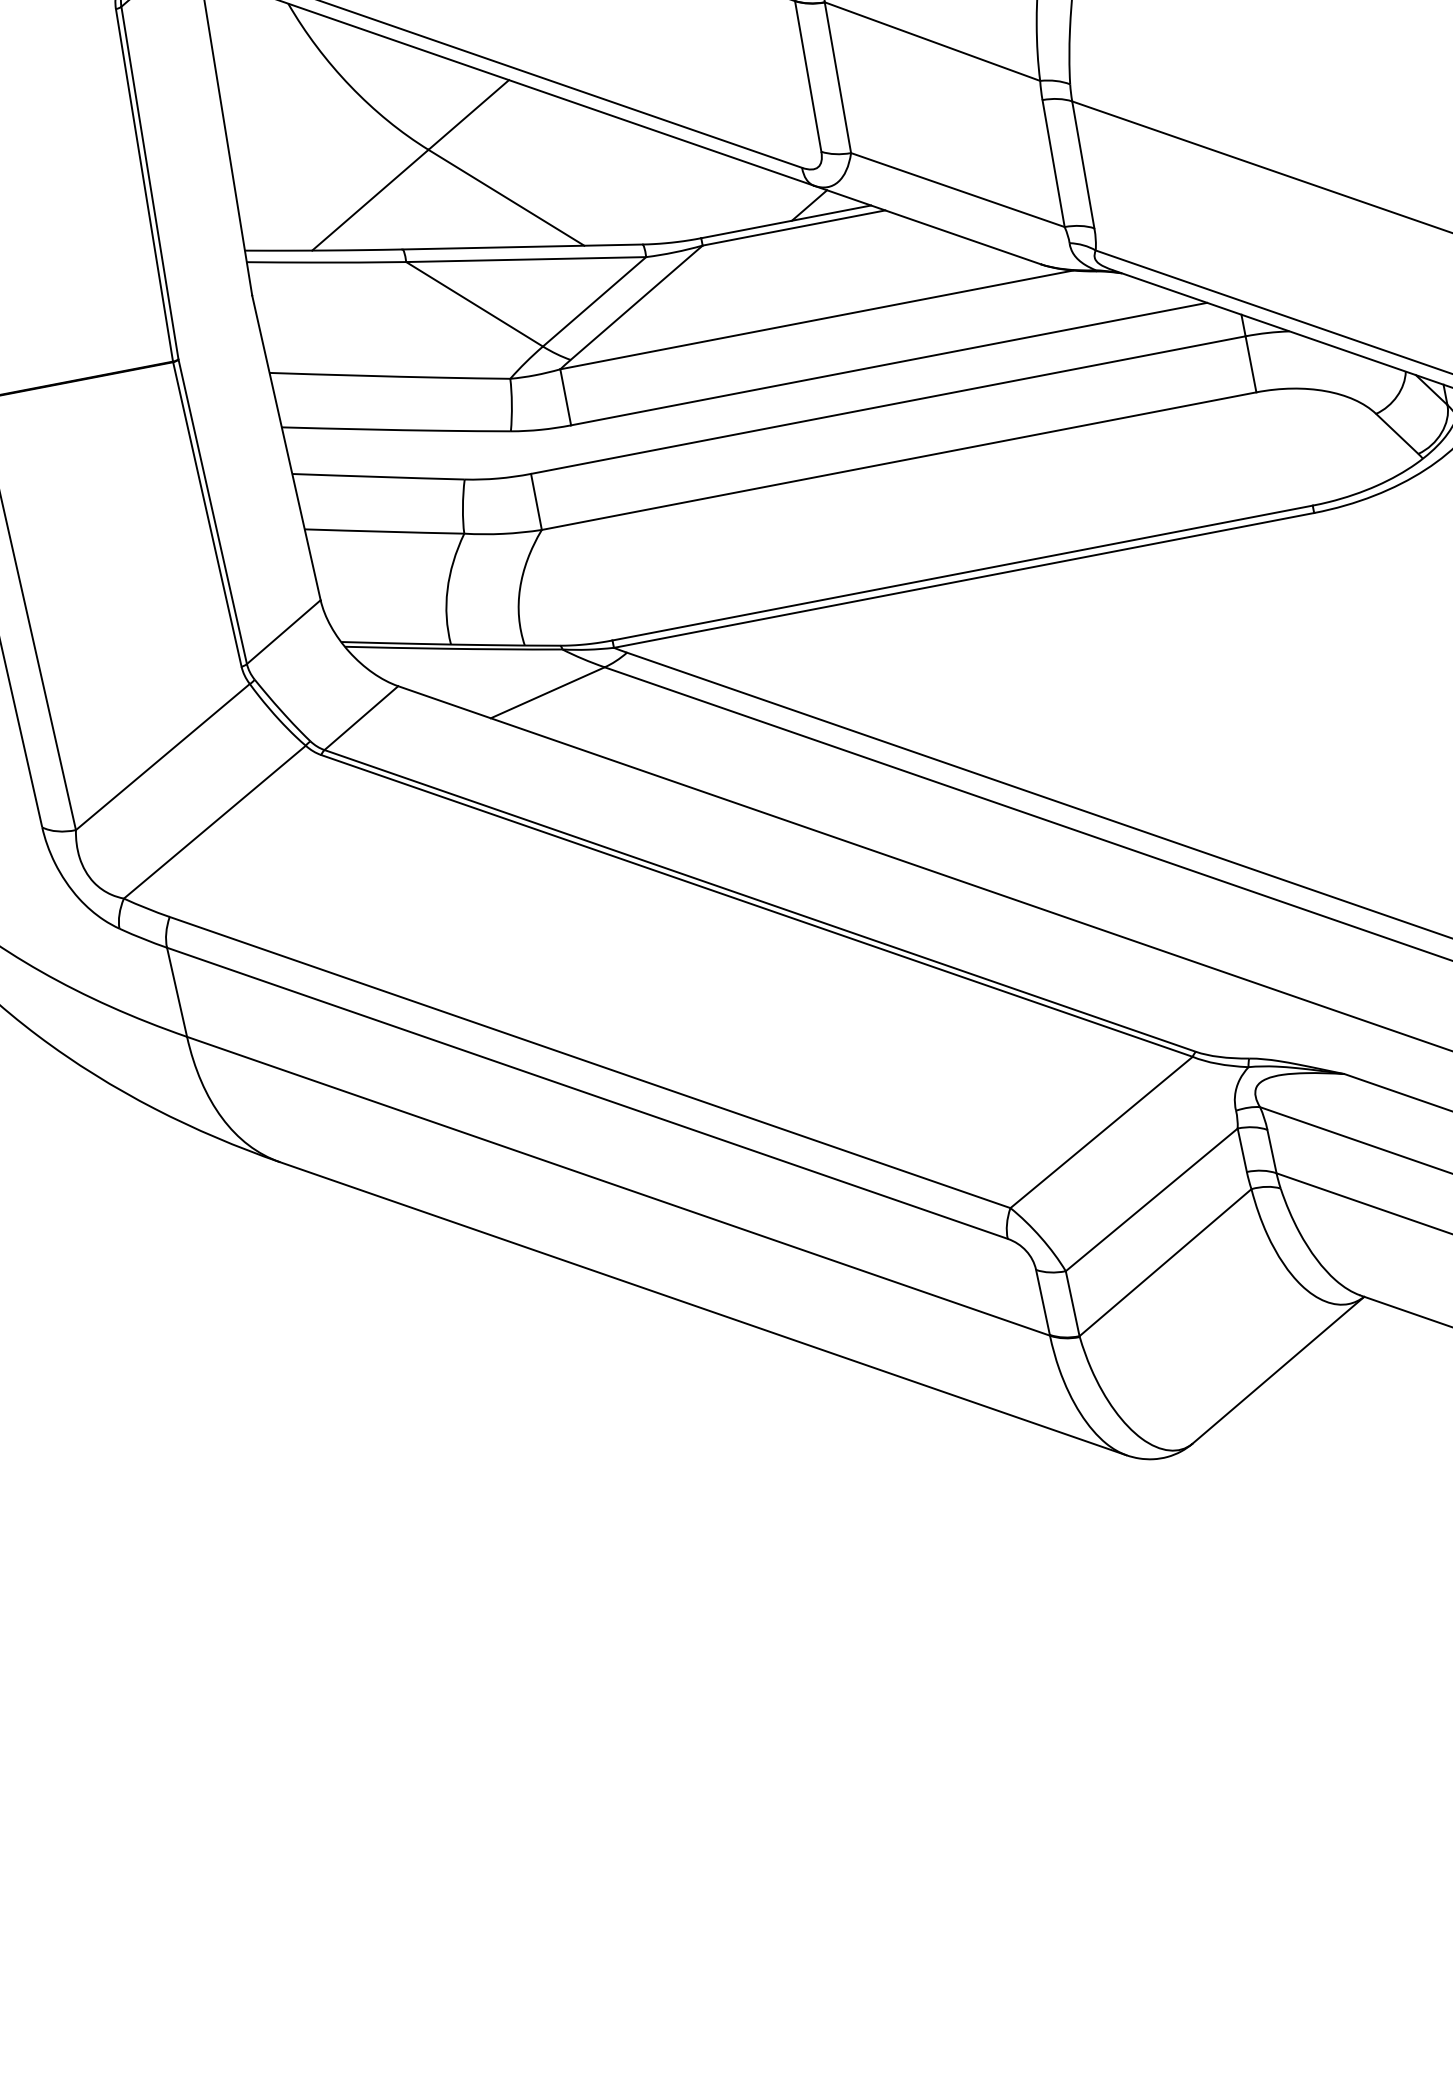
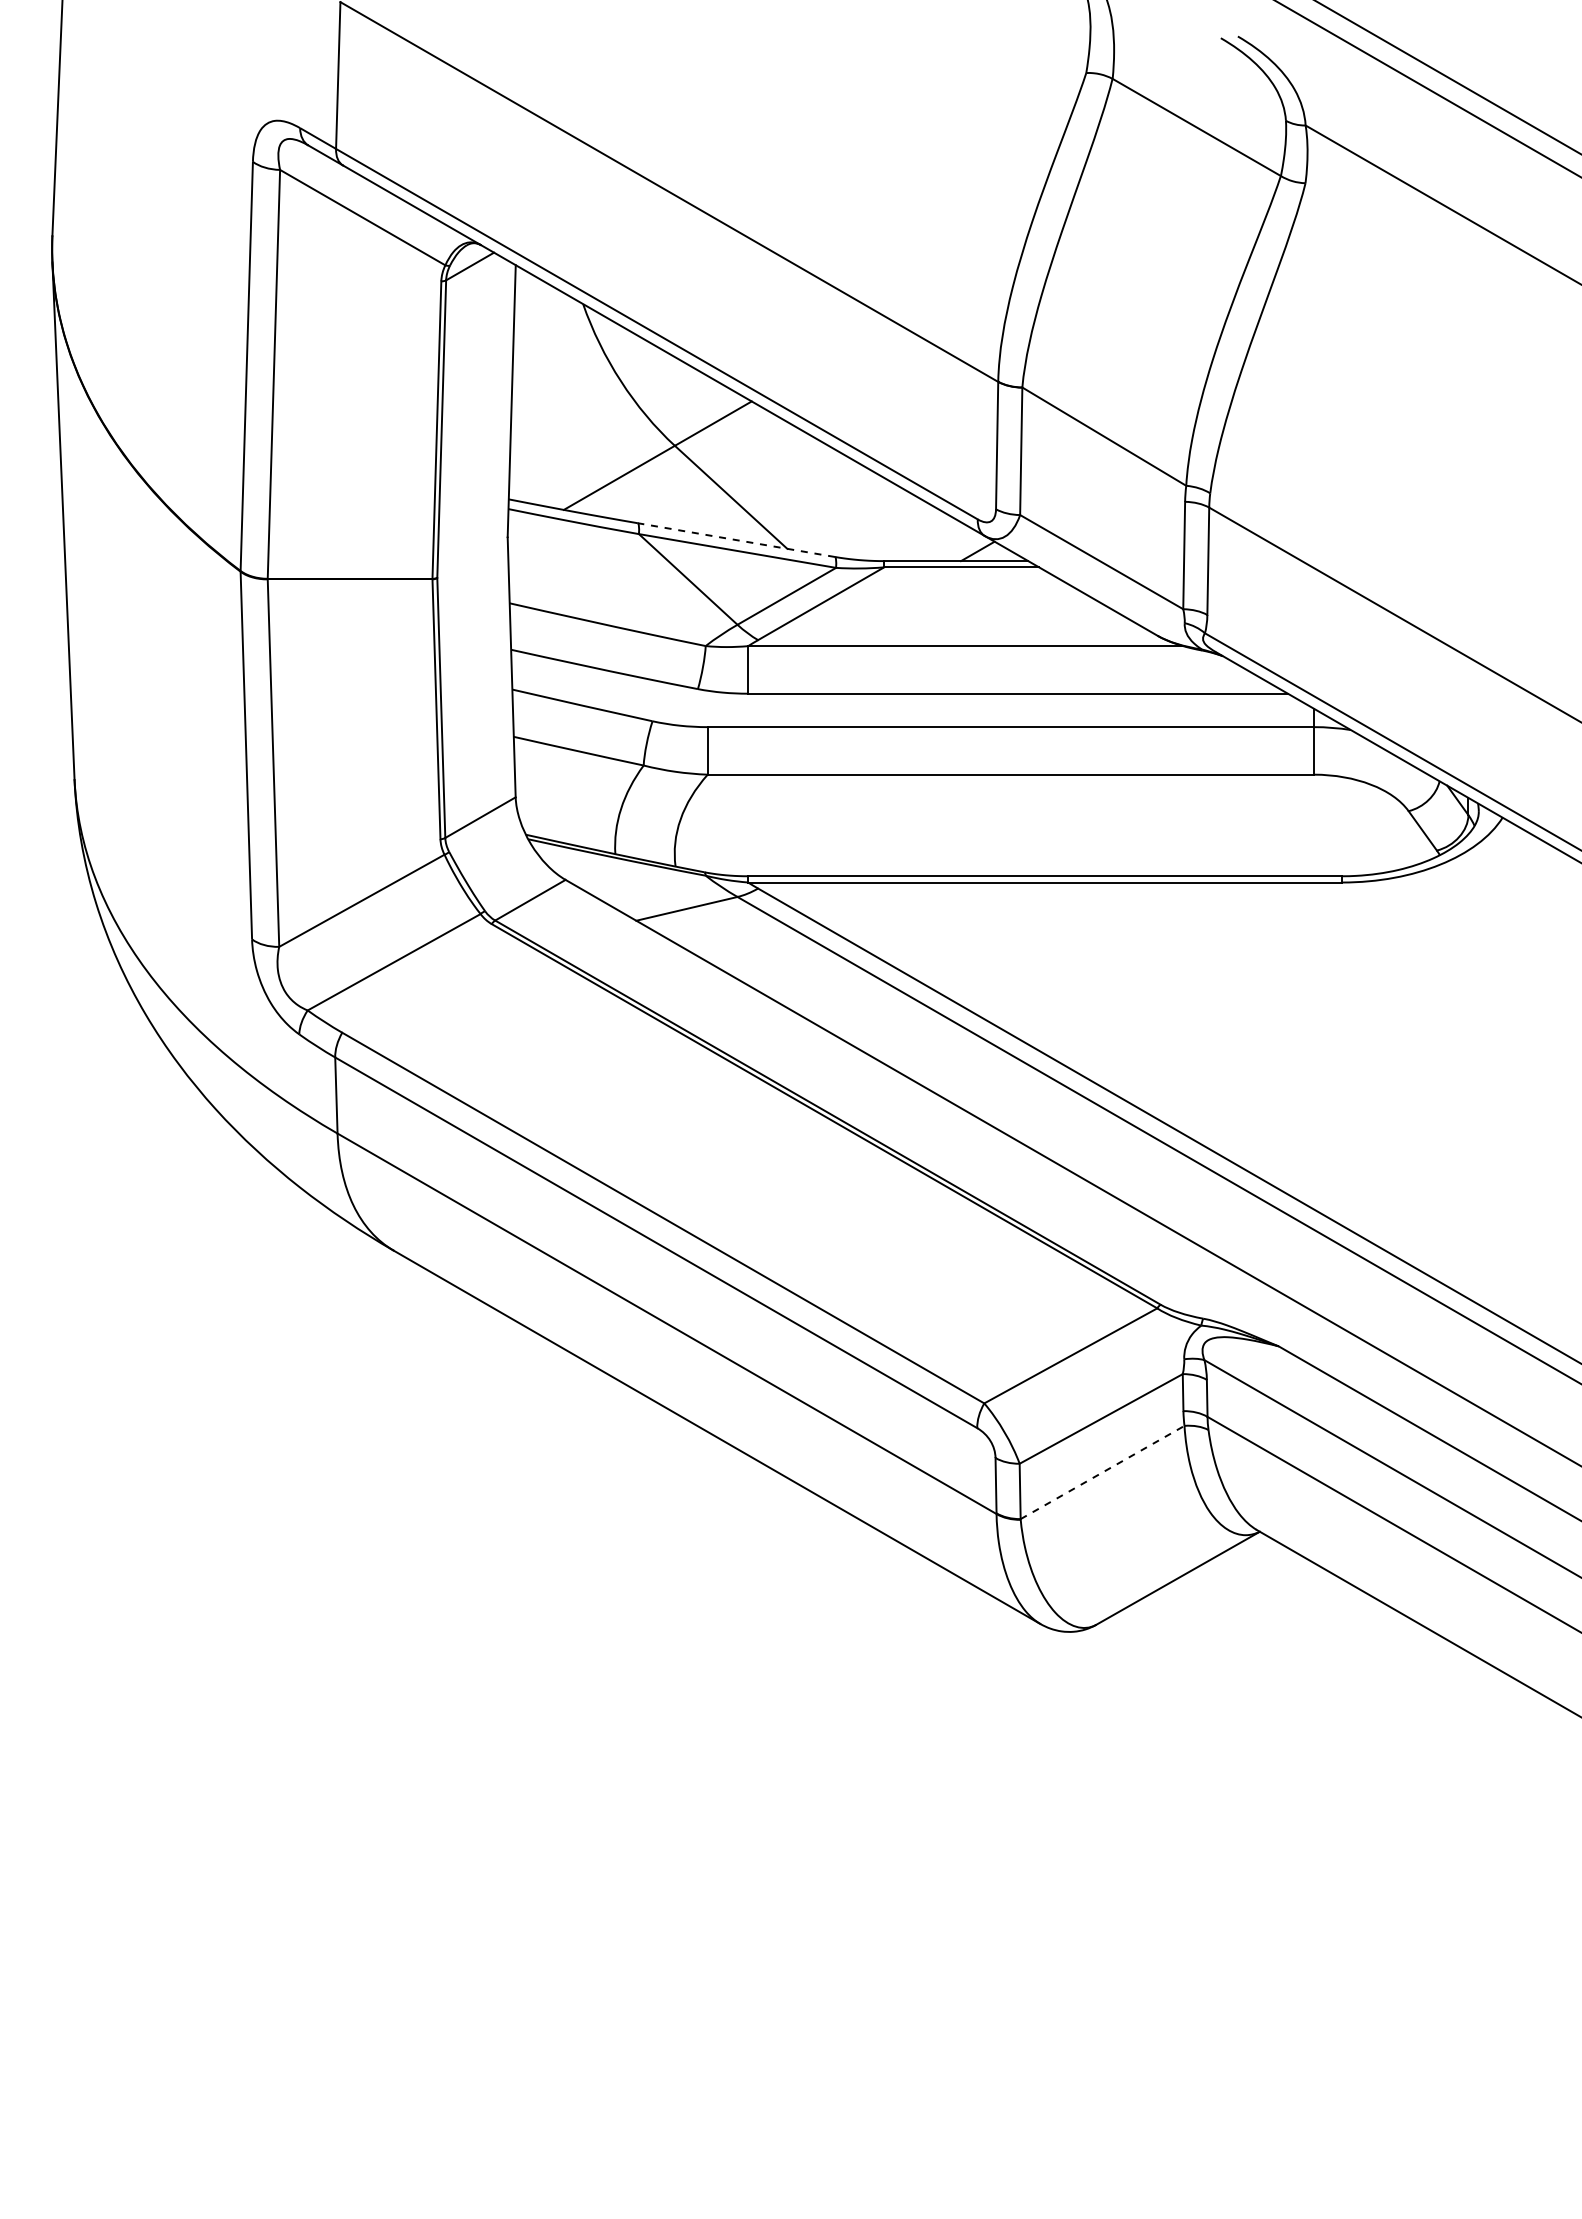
line: (521, 247) -> (735, 540), solid -> dashed
line: (1166, 1262) -> (1103, 1472), solid -> dashed

